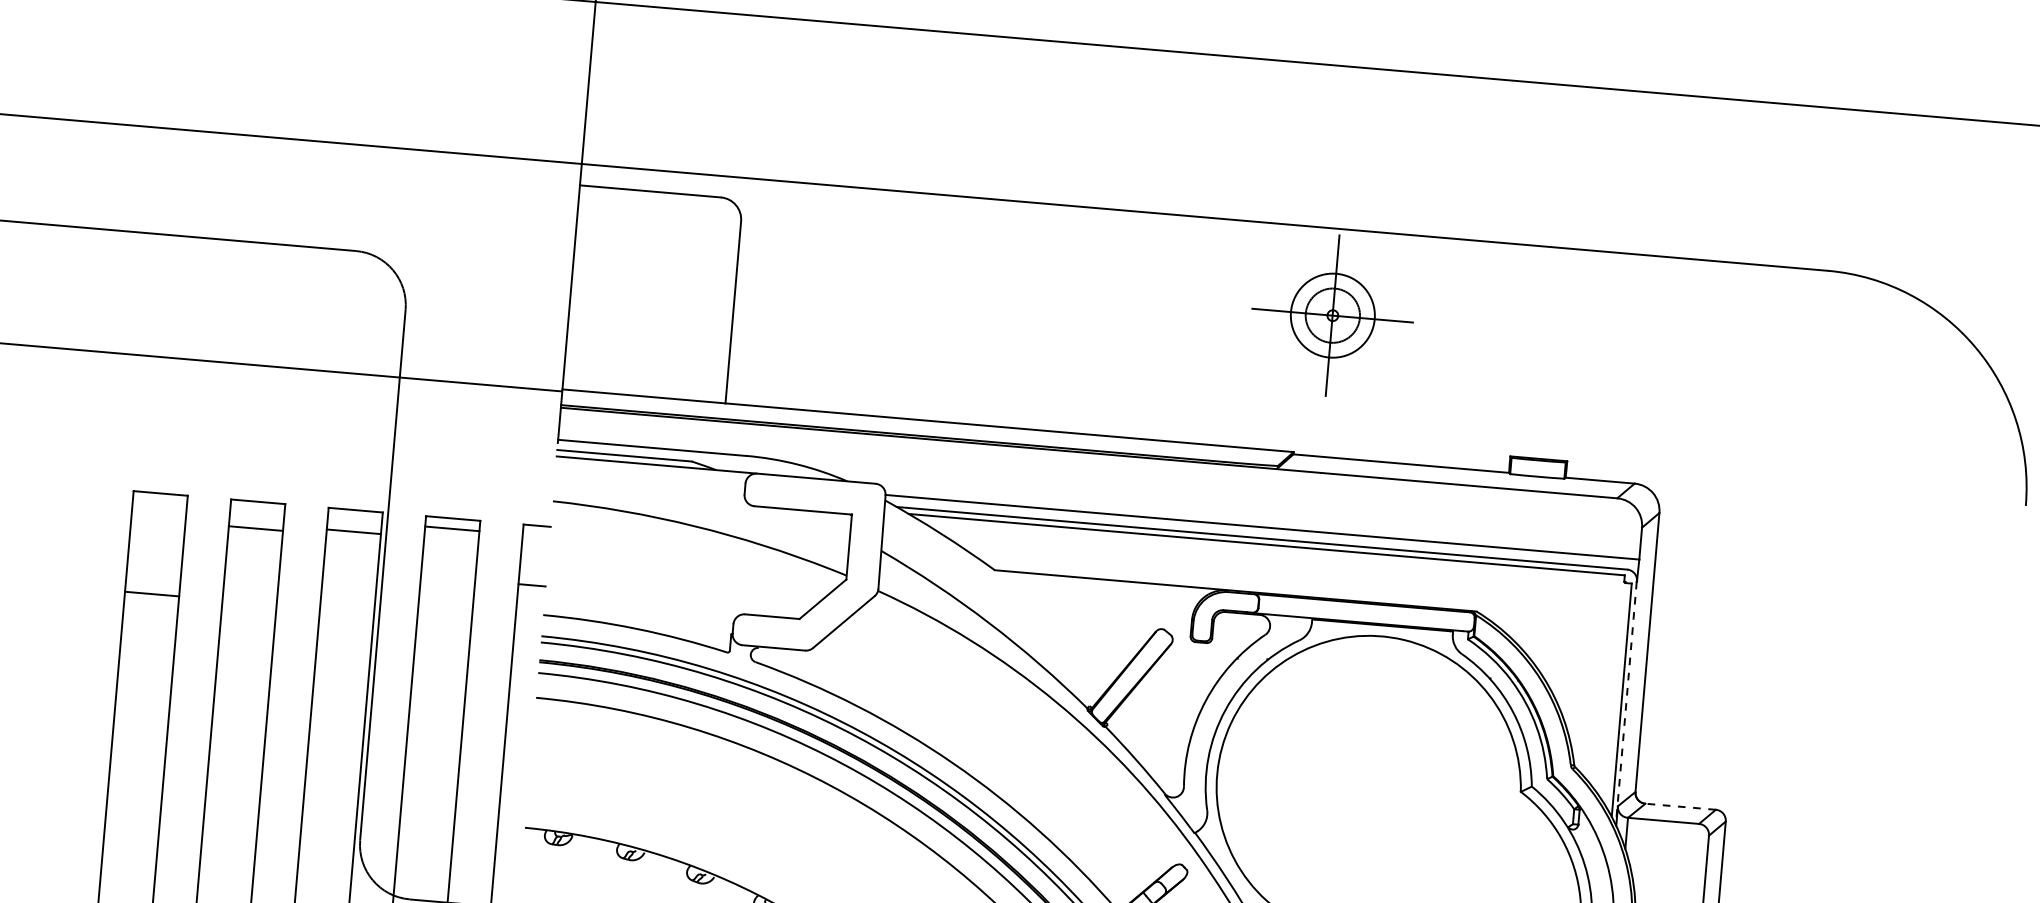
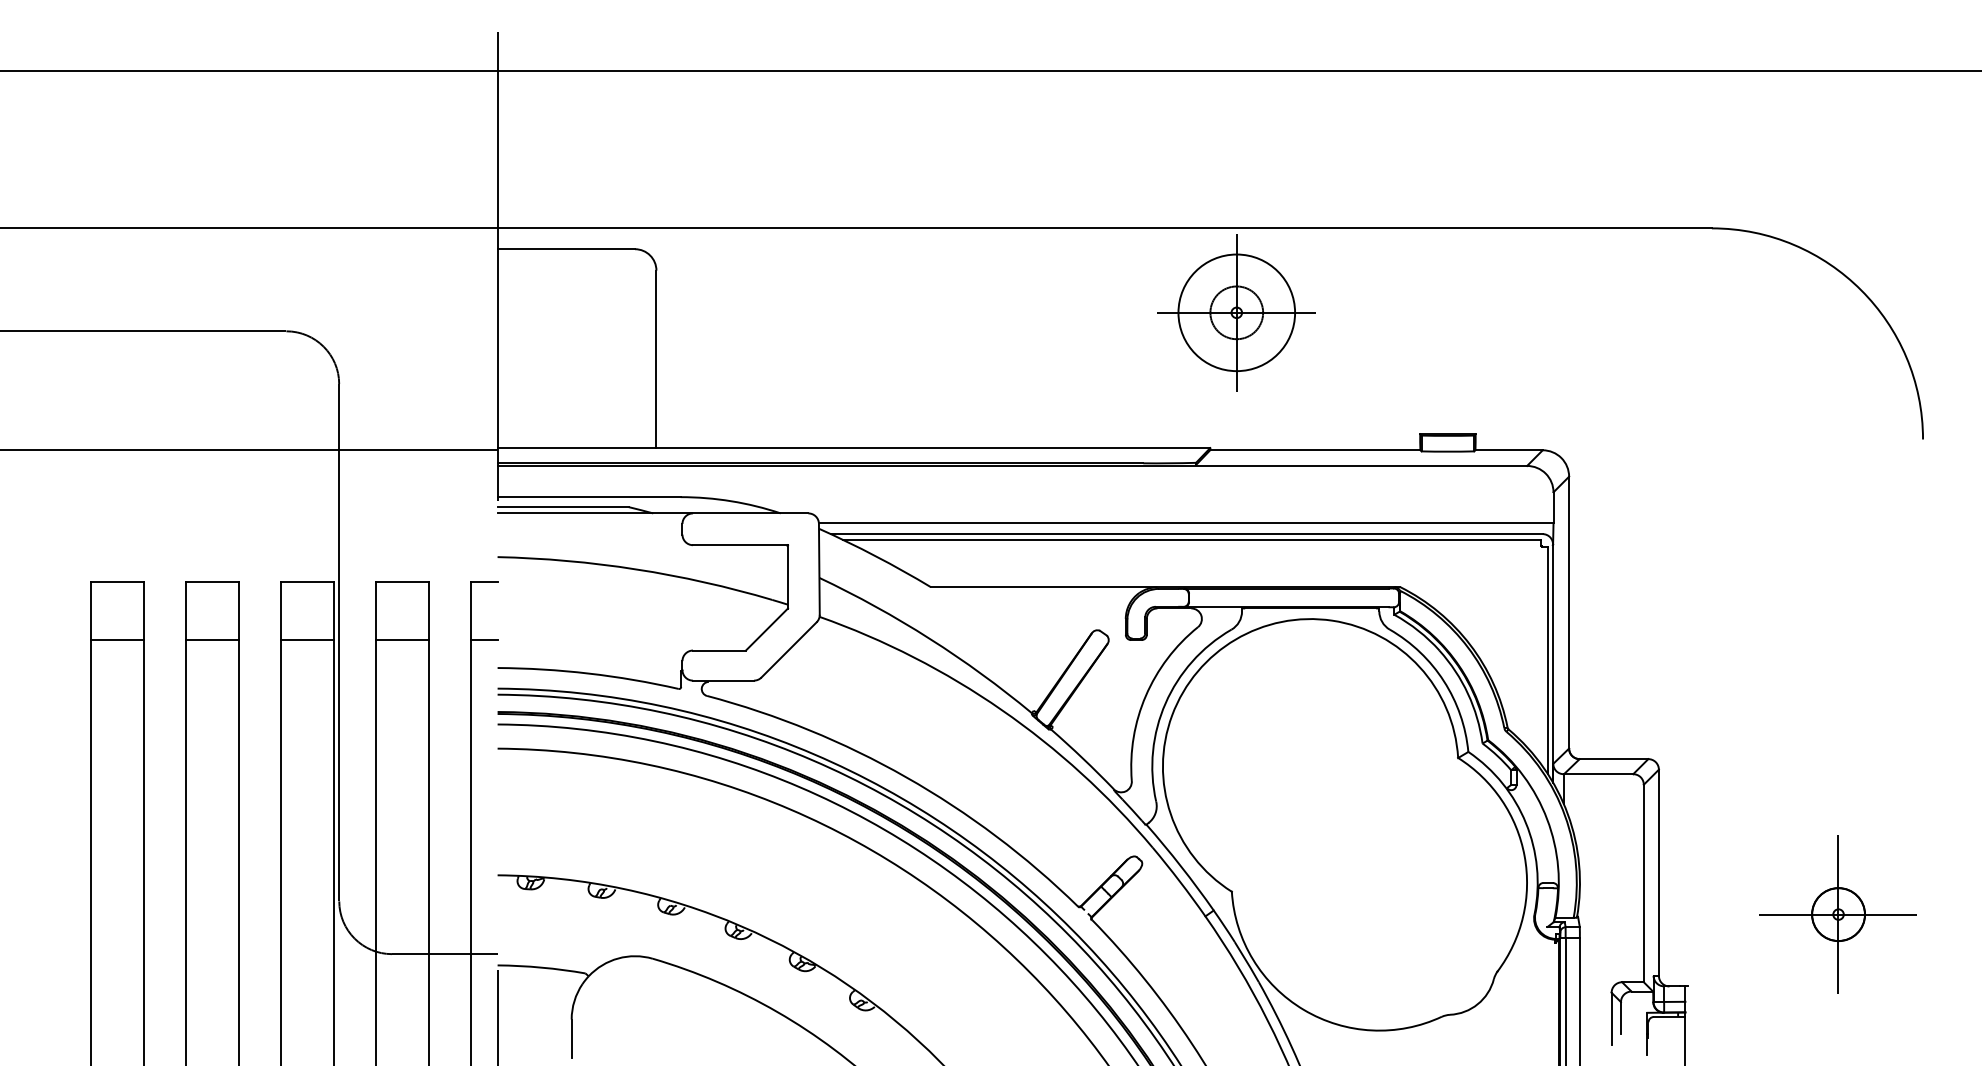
circle: (1332, 315) -> (1236, 312), size x1.43
line: (255, 528) -> (212, 640), moved
line: (452, 529) -> (402, 640), moved
line: (353, 532) -> (307, 640), moved
line: (152, 594) -> (117, 640), moved
line: (1625, 704) -> (1552, 664), dashed -> solid
line: (1680, 807) -> (1613, 759), dashed -> solid

